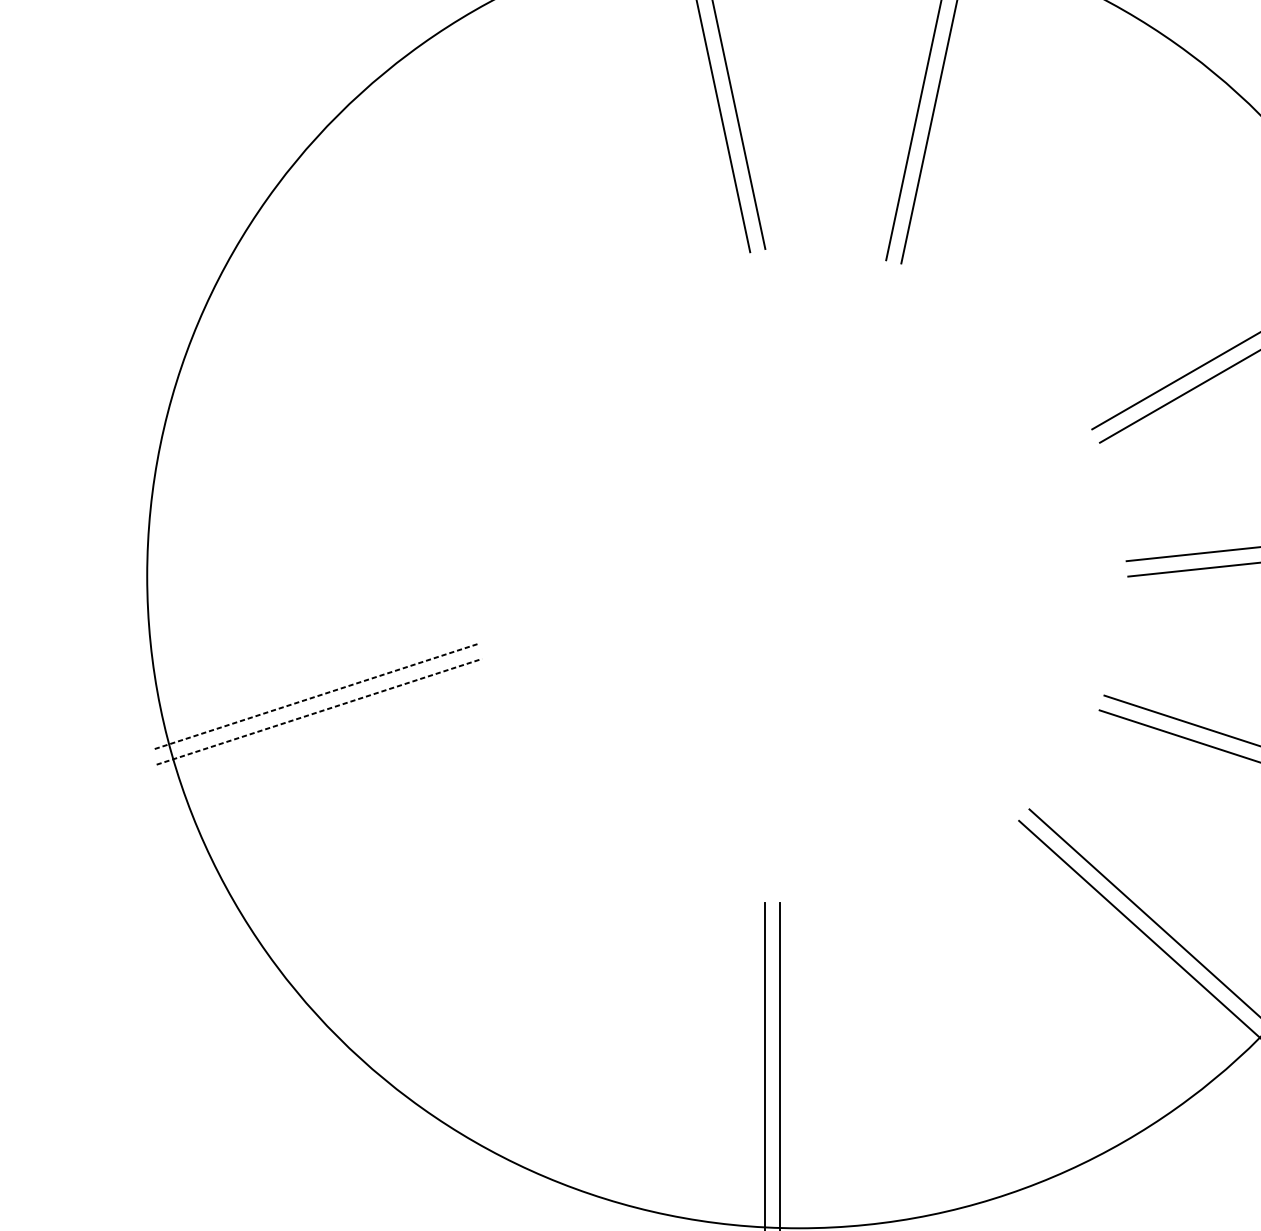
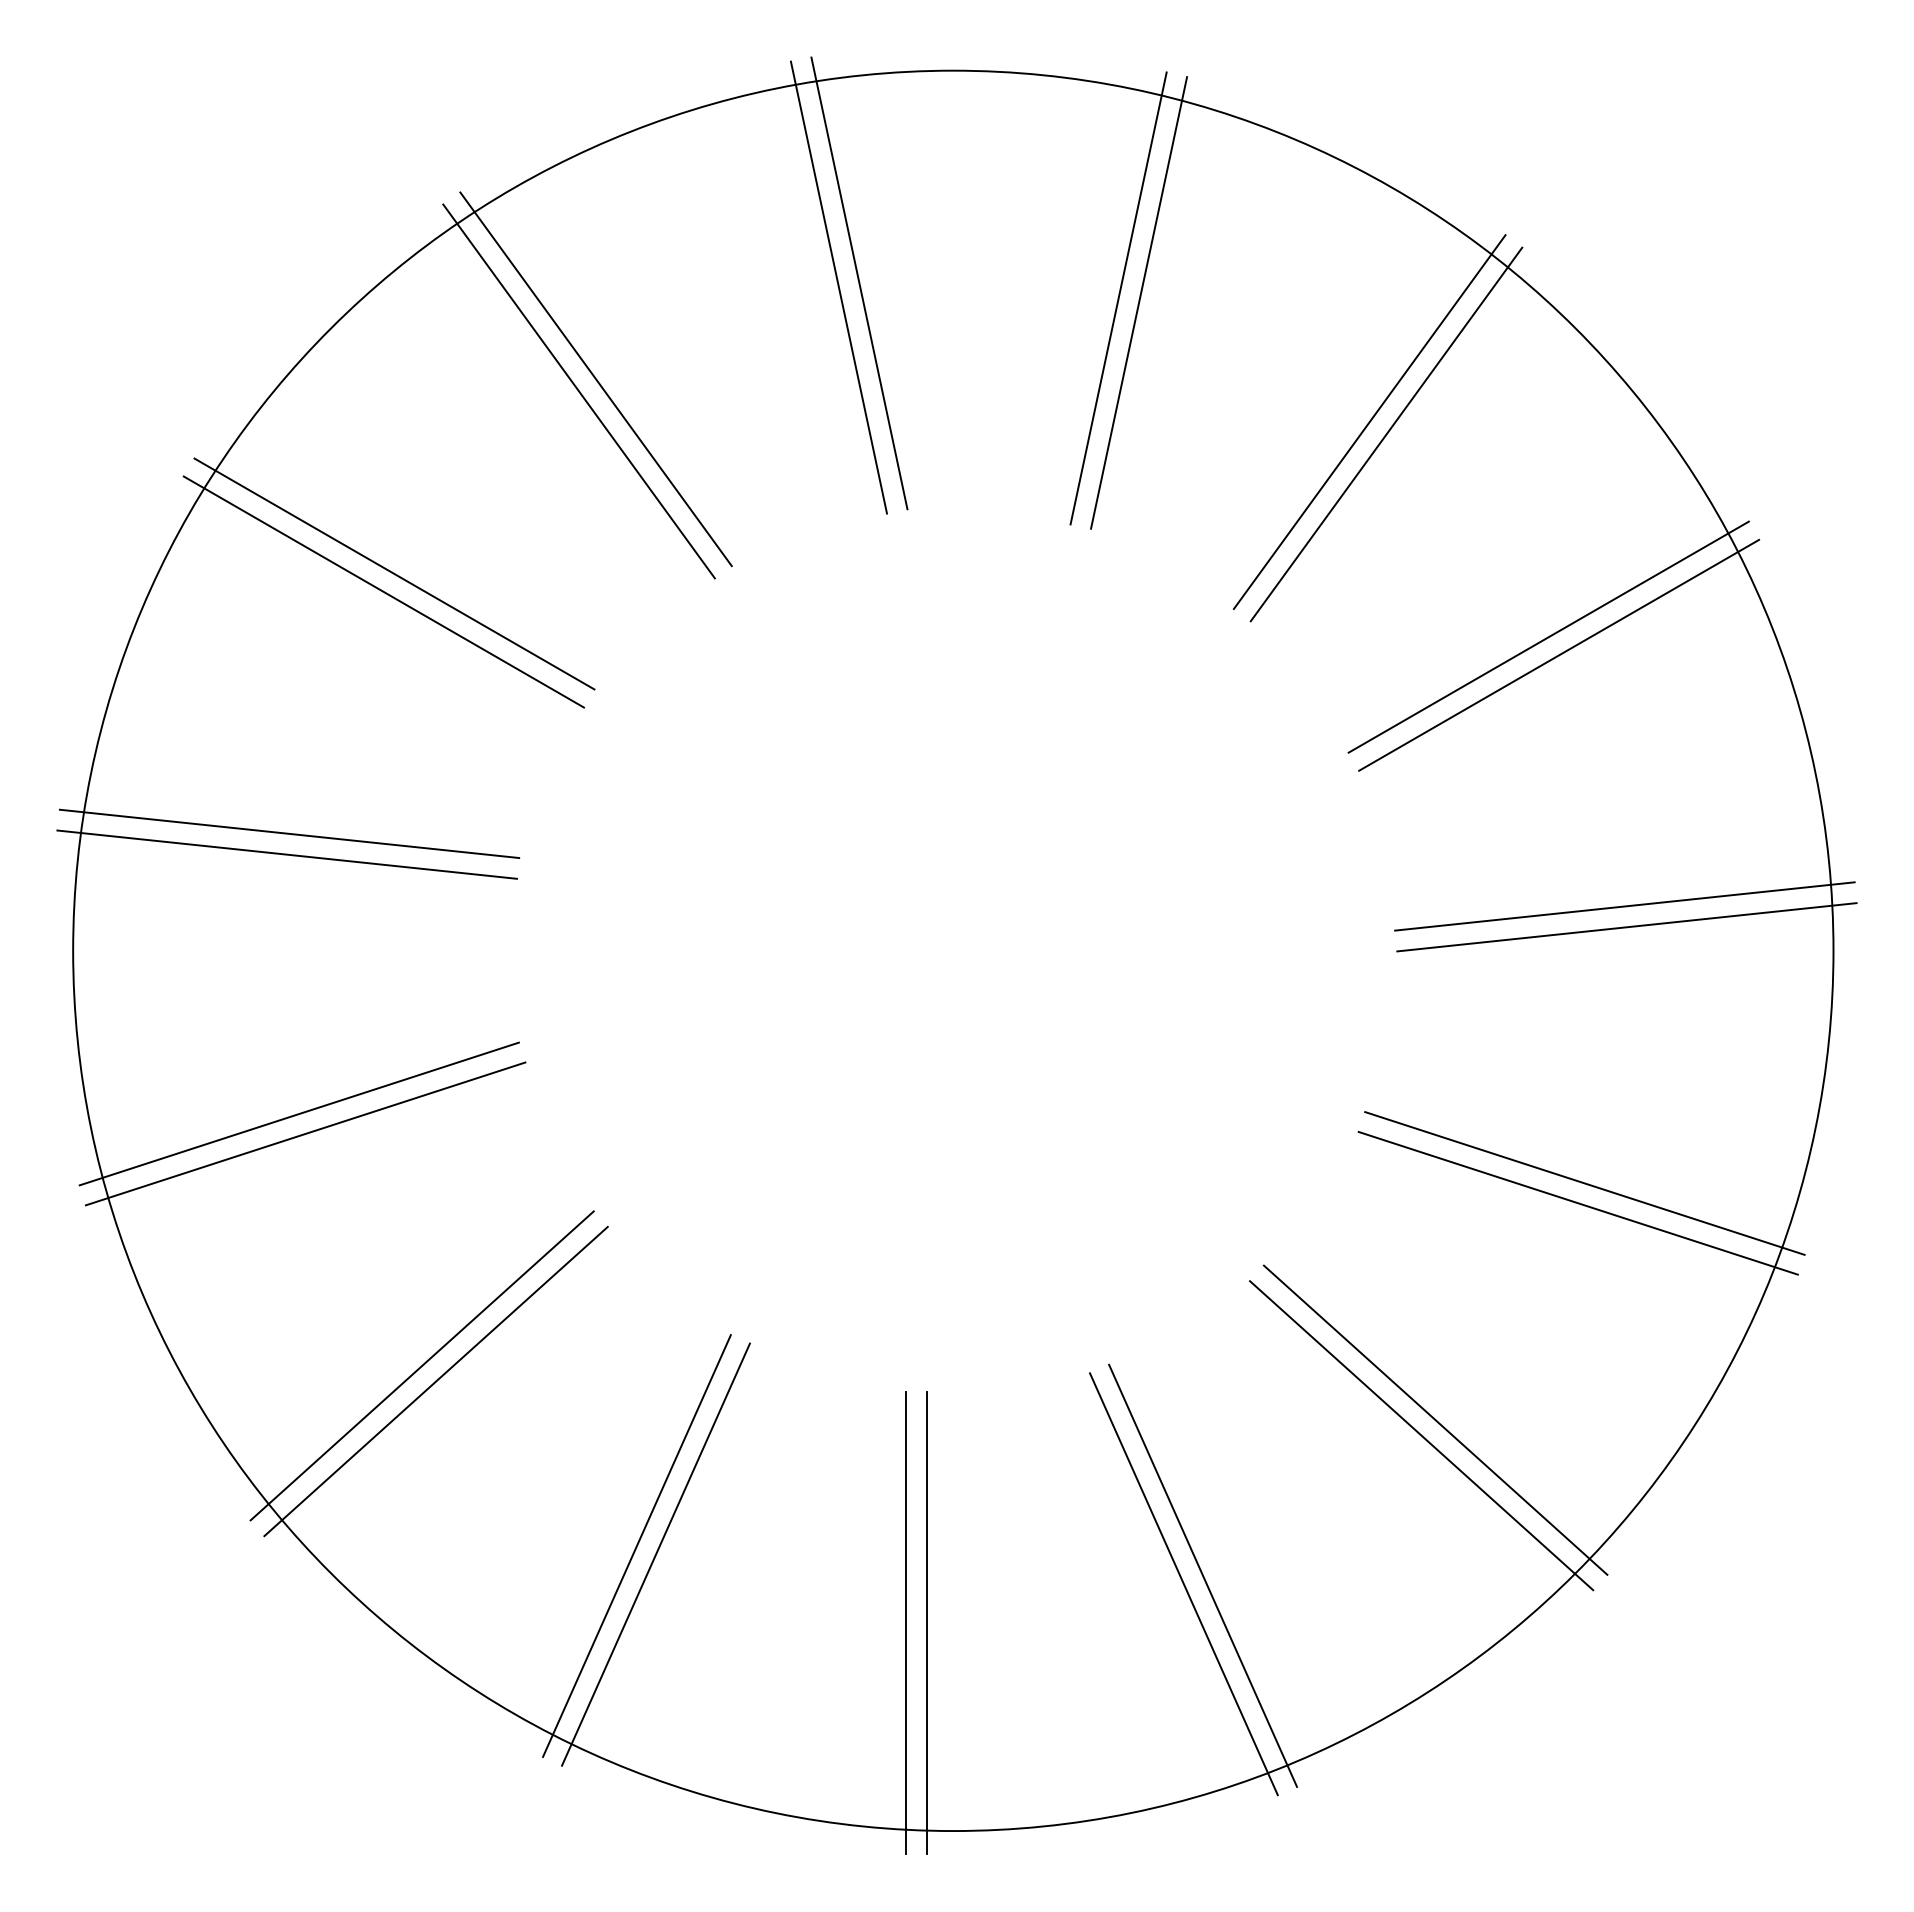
line: (534, 152) -> (595, 379), added
line: (521, 161) -> (578, 391), added
line: (1107, 184) -> (1369, 422), added
line: (1120, 193) -> (1386, 434), added
line: (385, 296) -> (394, 573), added
line: (377, 309) -> (383, 591), added
line: (307, 489) -> (289, 833), added
line: (305, 504) -> (286, 854), added
line: (314, 696) -> (299, 1113), dashed -> solid
line: (320, 711) -> (306, 1133), dashed -> solid
line: (405, 883) -> (421, 1365), added
line: (415, 895) -> (435, 1381), added
line: (564, 1016) -> (636, 1545), added
line: (578, 1023) -> (655, 1554), added
line: (984, 1038) -> (1203, 1575), added
line: (969, 1045) -> (1183, 1584), added

